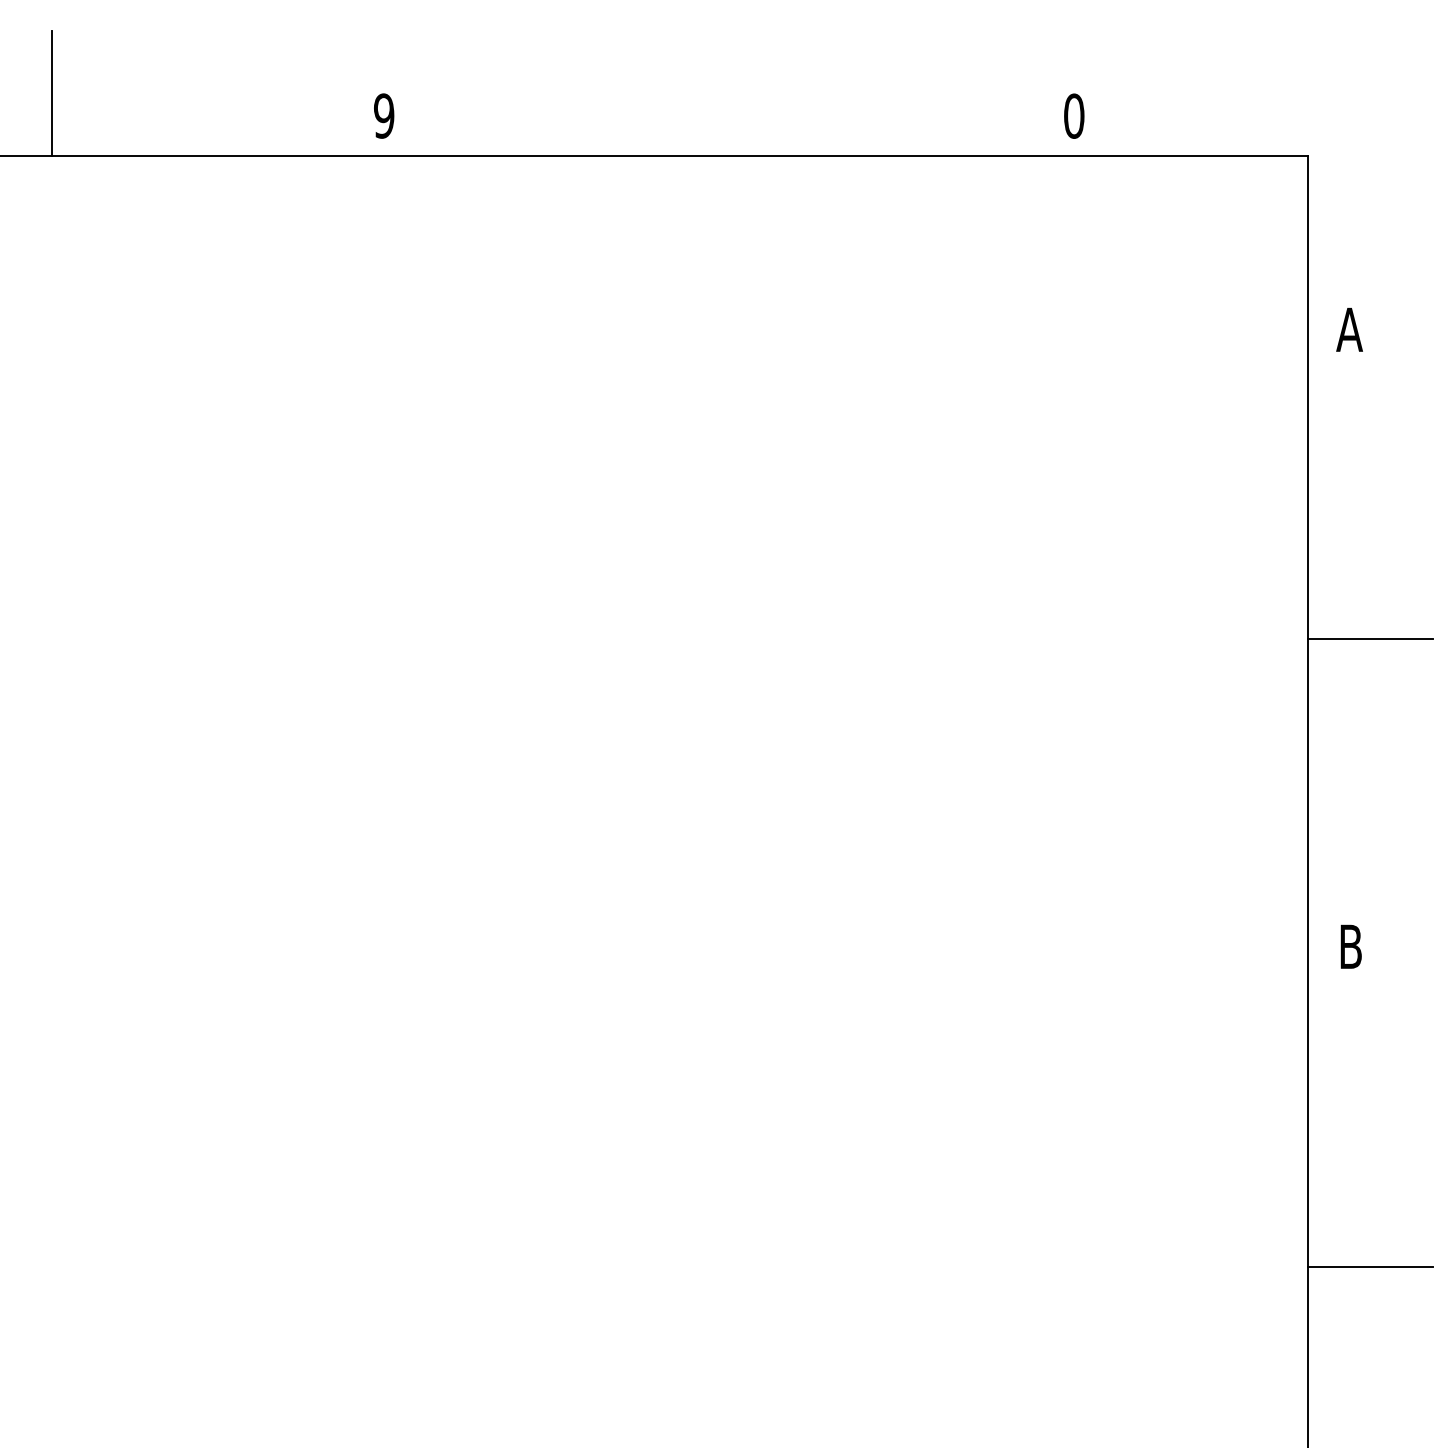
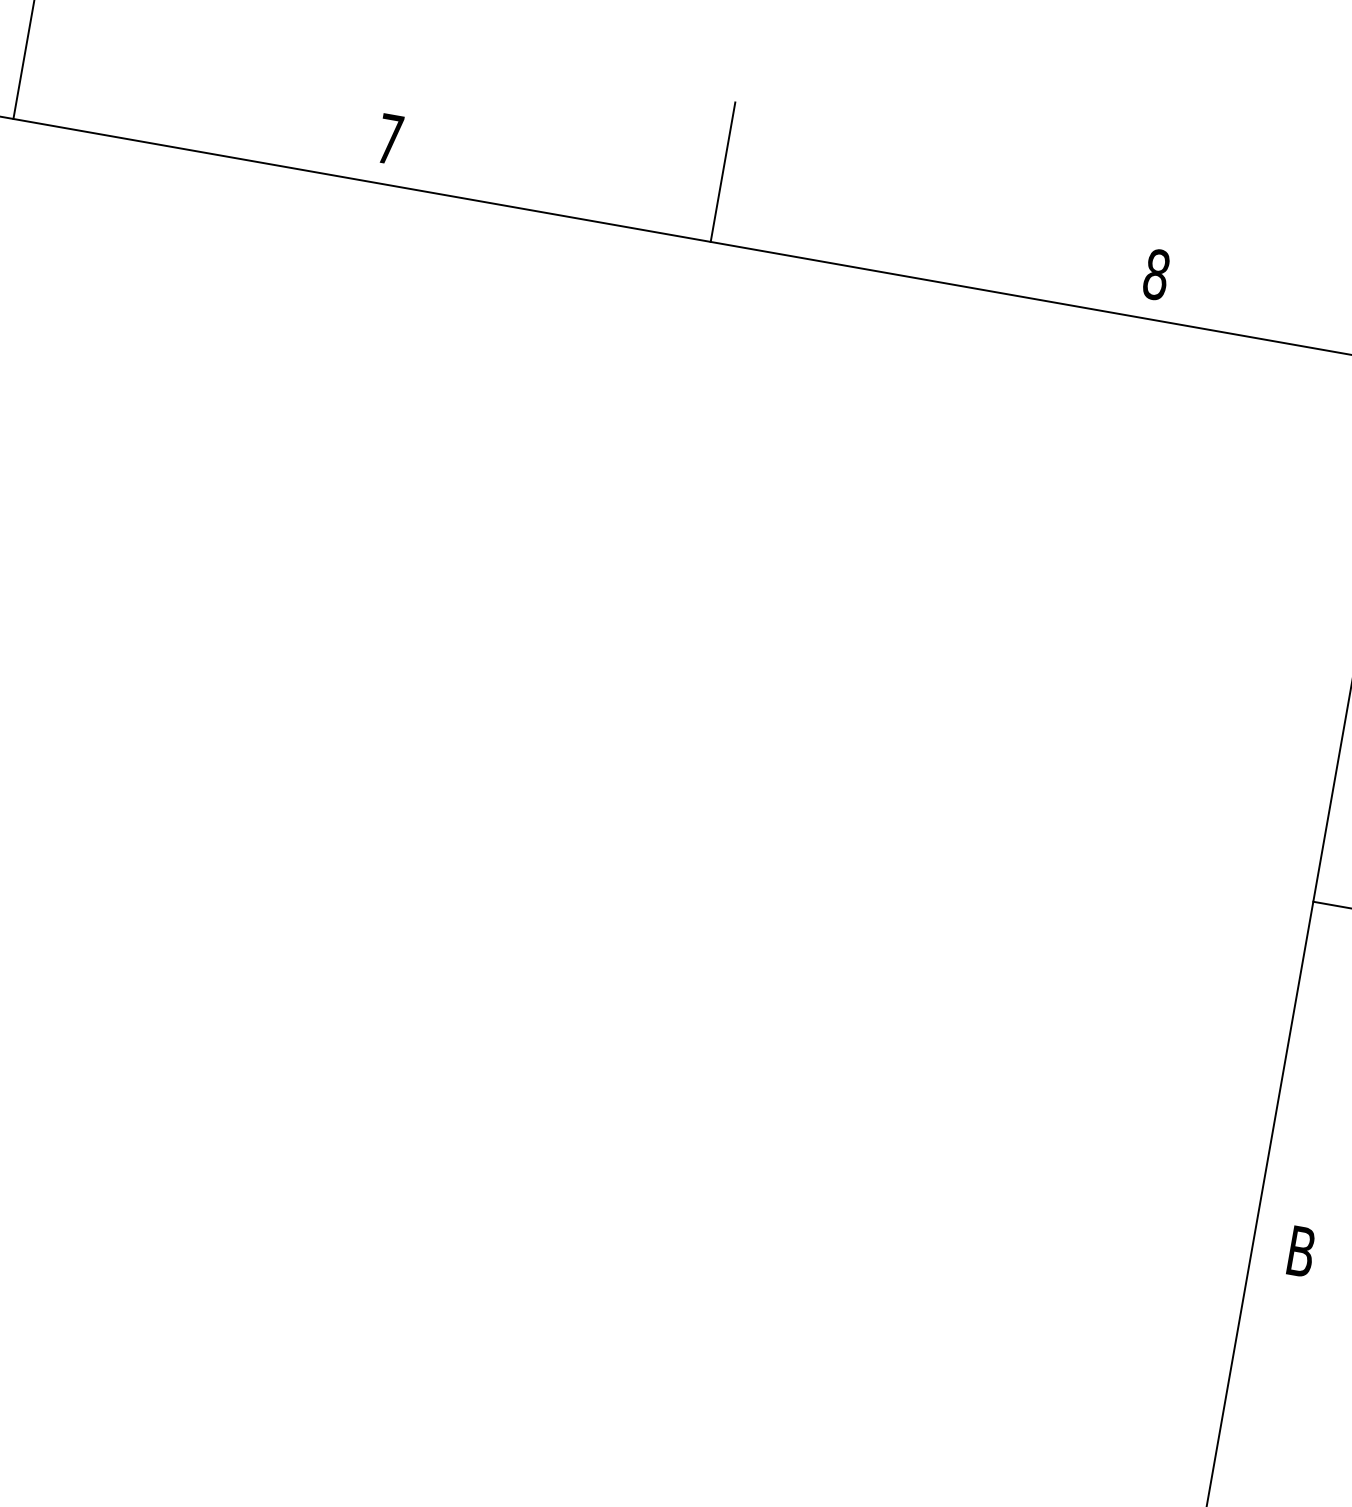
line: (679, 93) -> (722, 172), added
text: (384, 115) -> (390, 138), 9 -> 7
text: (1074, 115) -> (1157, 273), 0 -> 8

